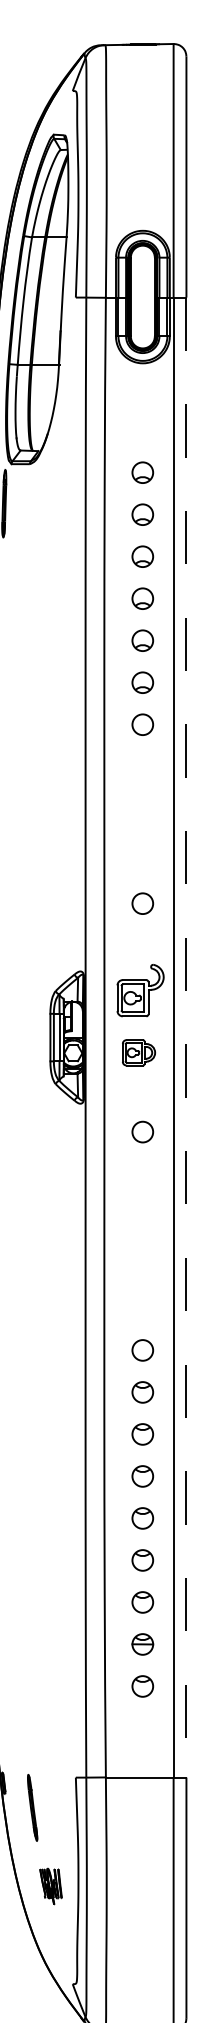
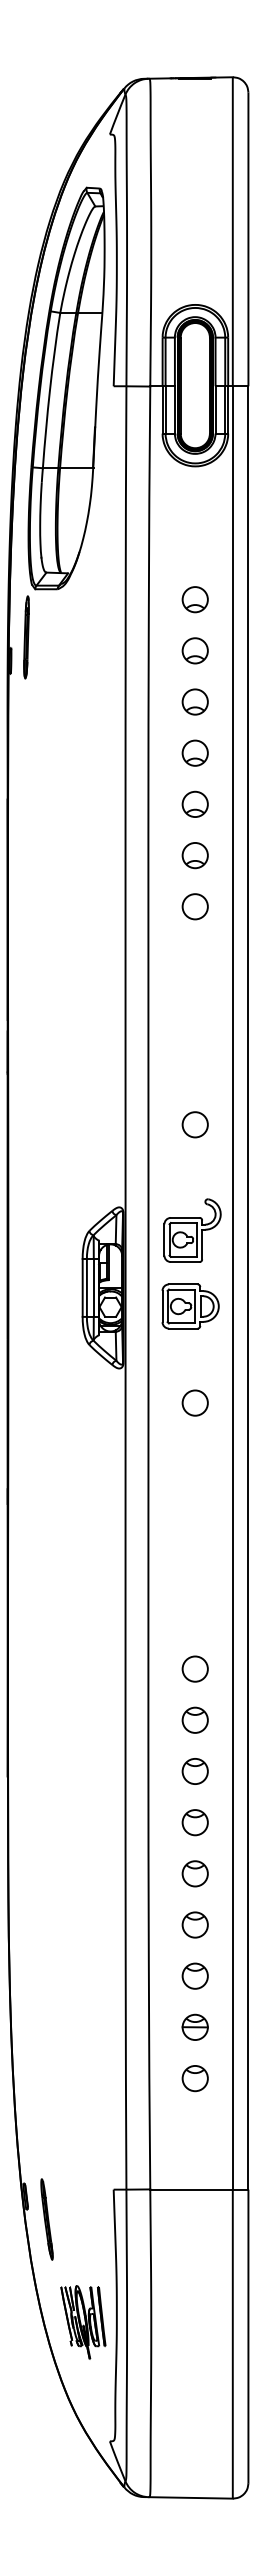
line: (186, 1037) -> (248, 1287), dashed -> solid
part: (138, 1052) -> (190, 1306), size x1.43
part: (32, 1807) -> (46, 2219), moved
part: (51, 1886) -> (83, 2322), size x1.67

